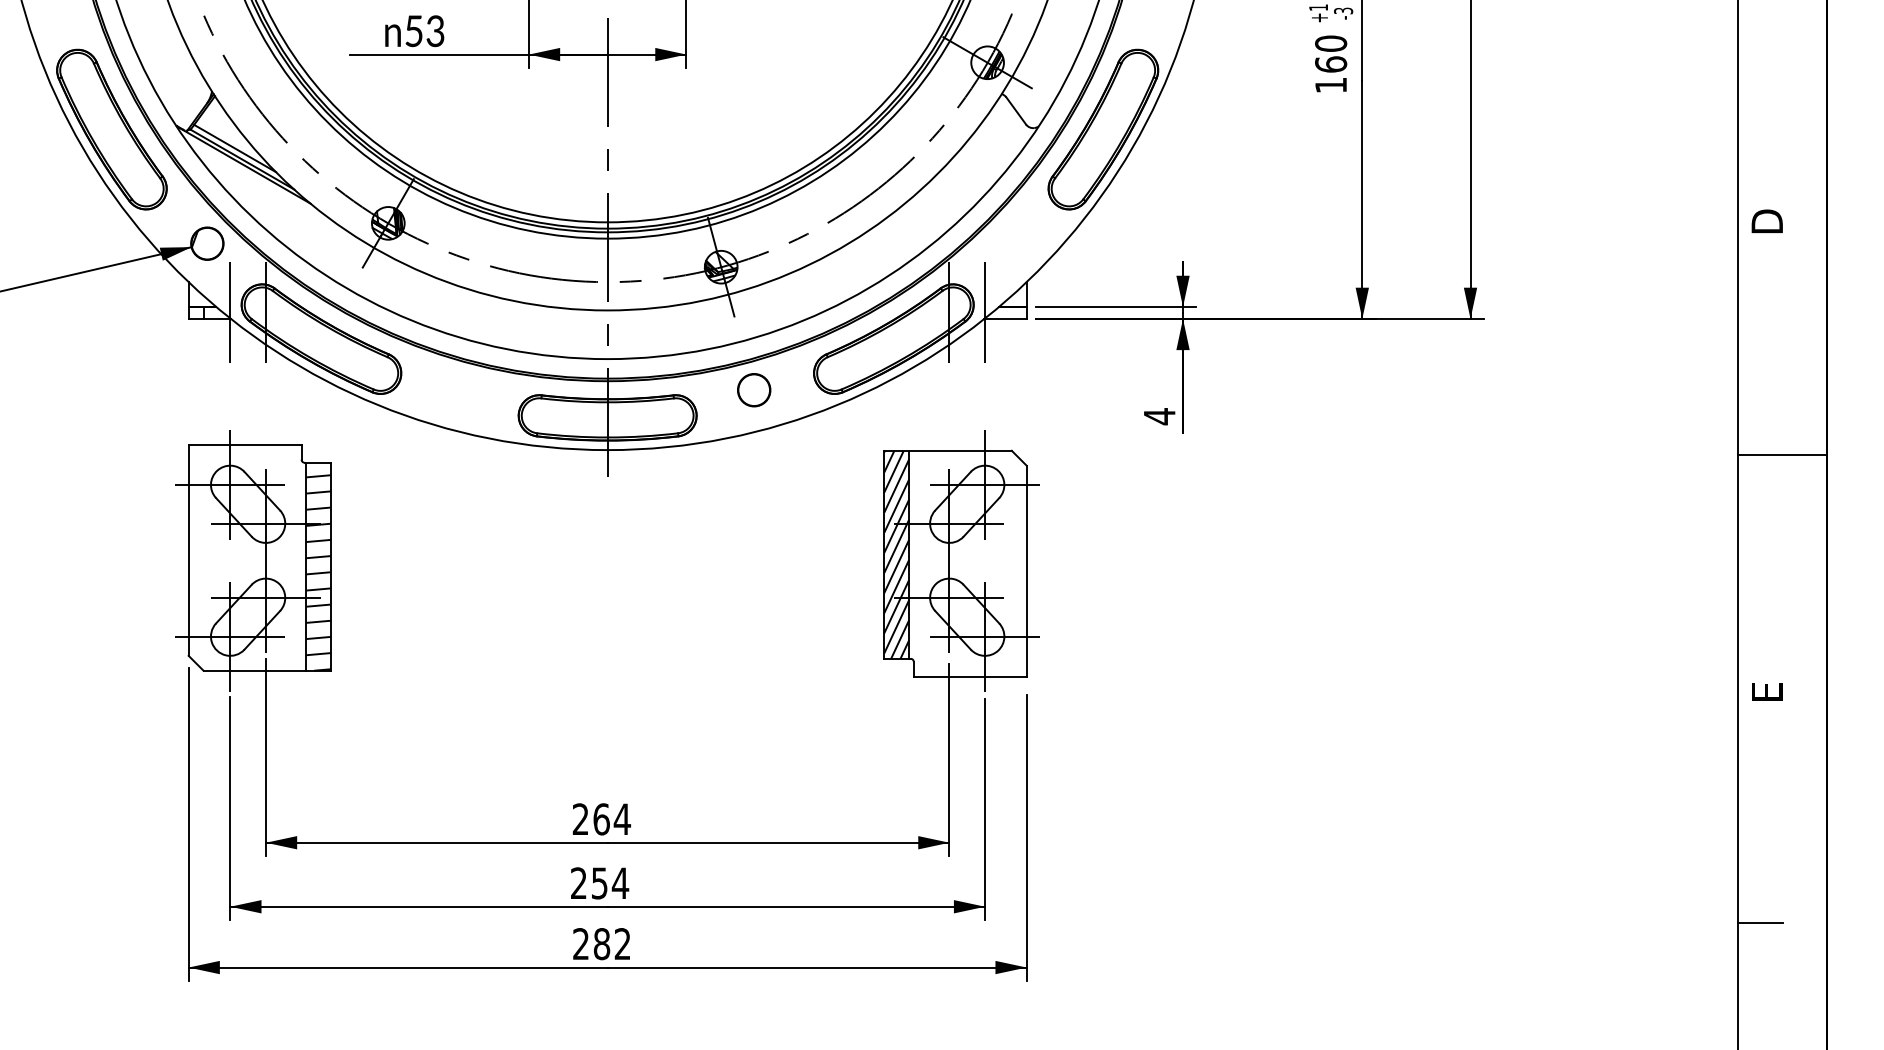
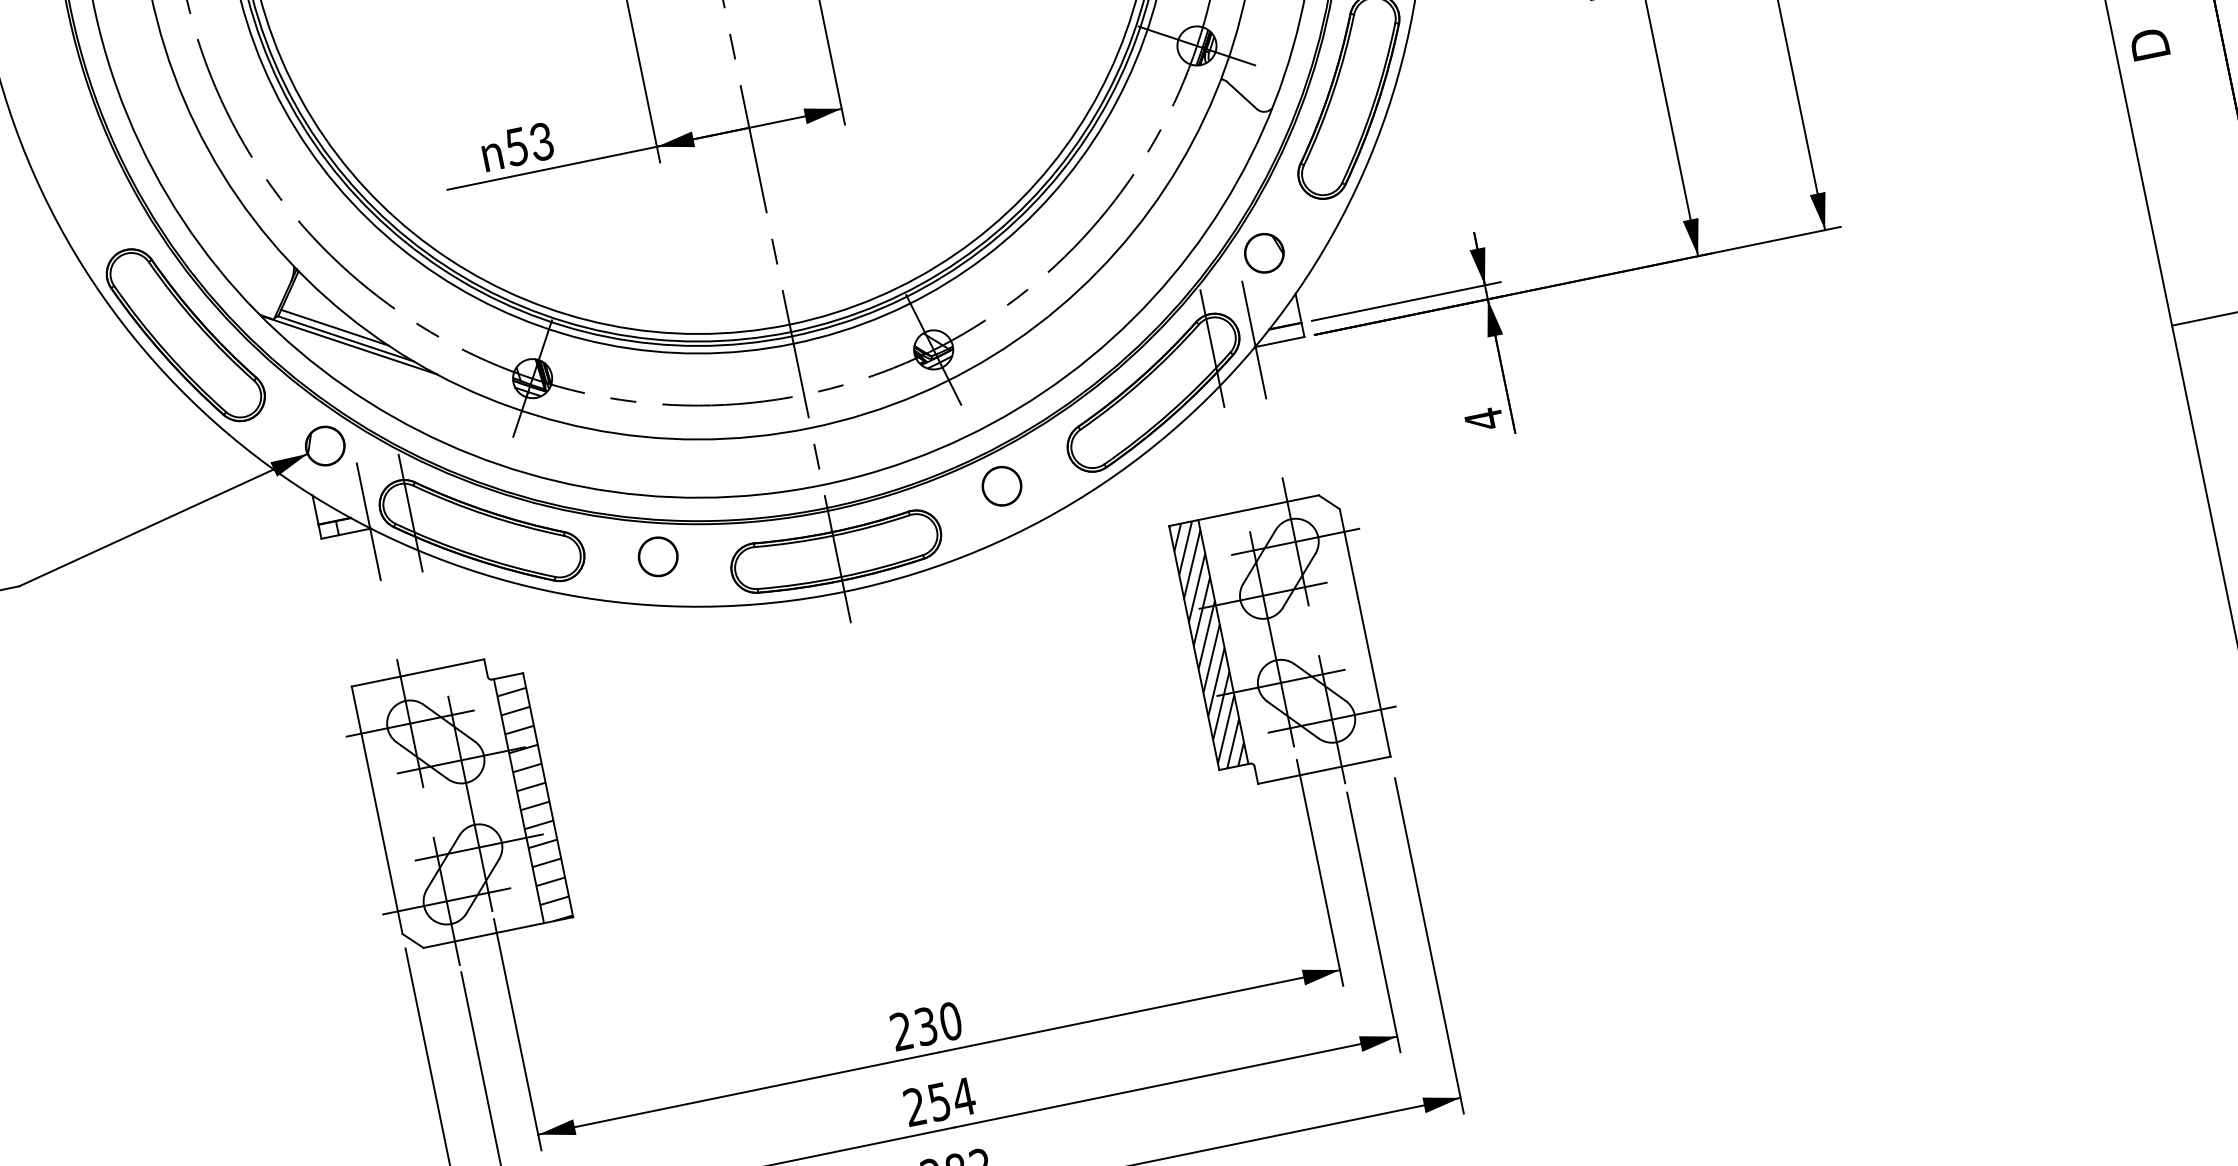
part: (1007, 243) -> (1263, 253), added
circle: (461, 390) -> (658, 557), added
text: (612, 819) -> (939, 1023), 264 -> 230

